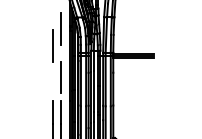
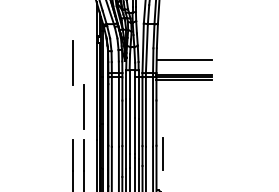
line: (60, 28) -> (83, 39), removed
line: (133, 43) -> (184, 60), added
line: (117, 111) -> (162, 153), added

